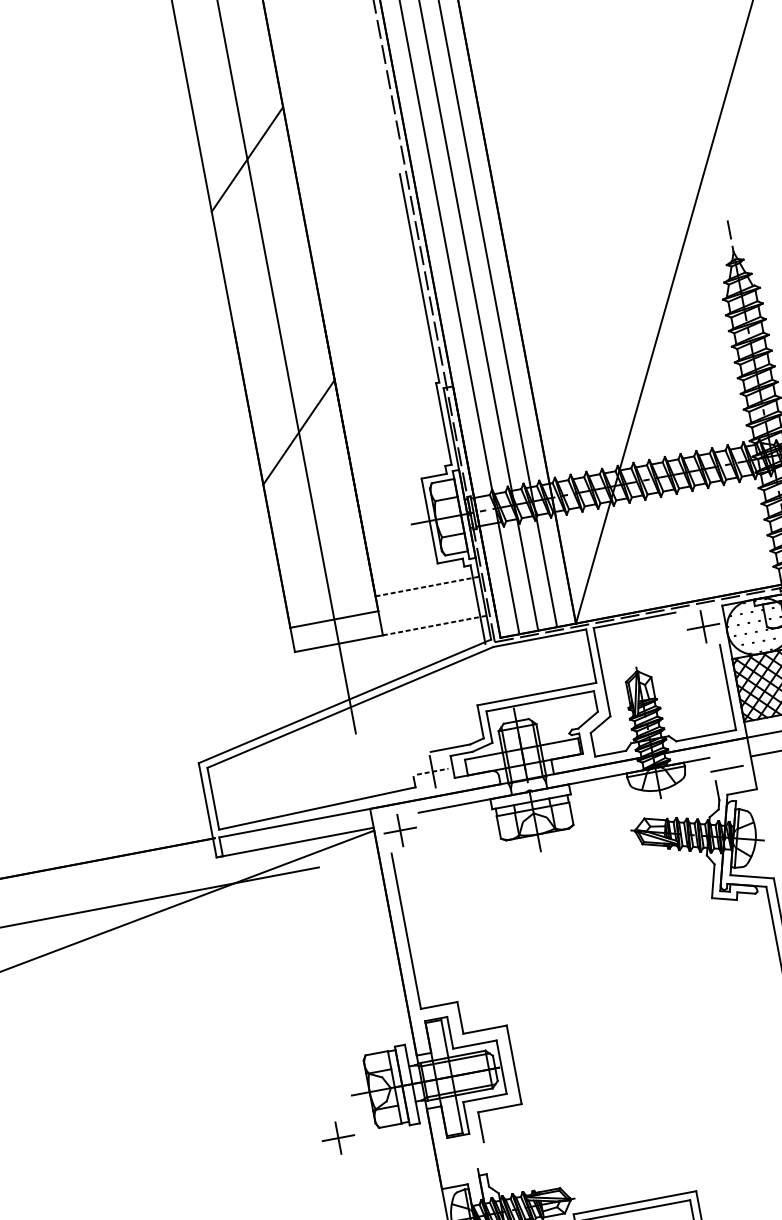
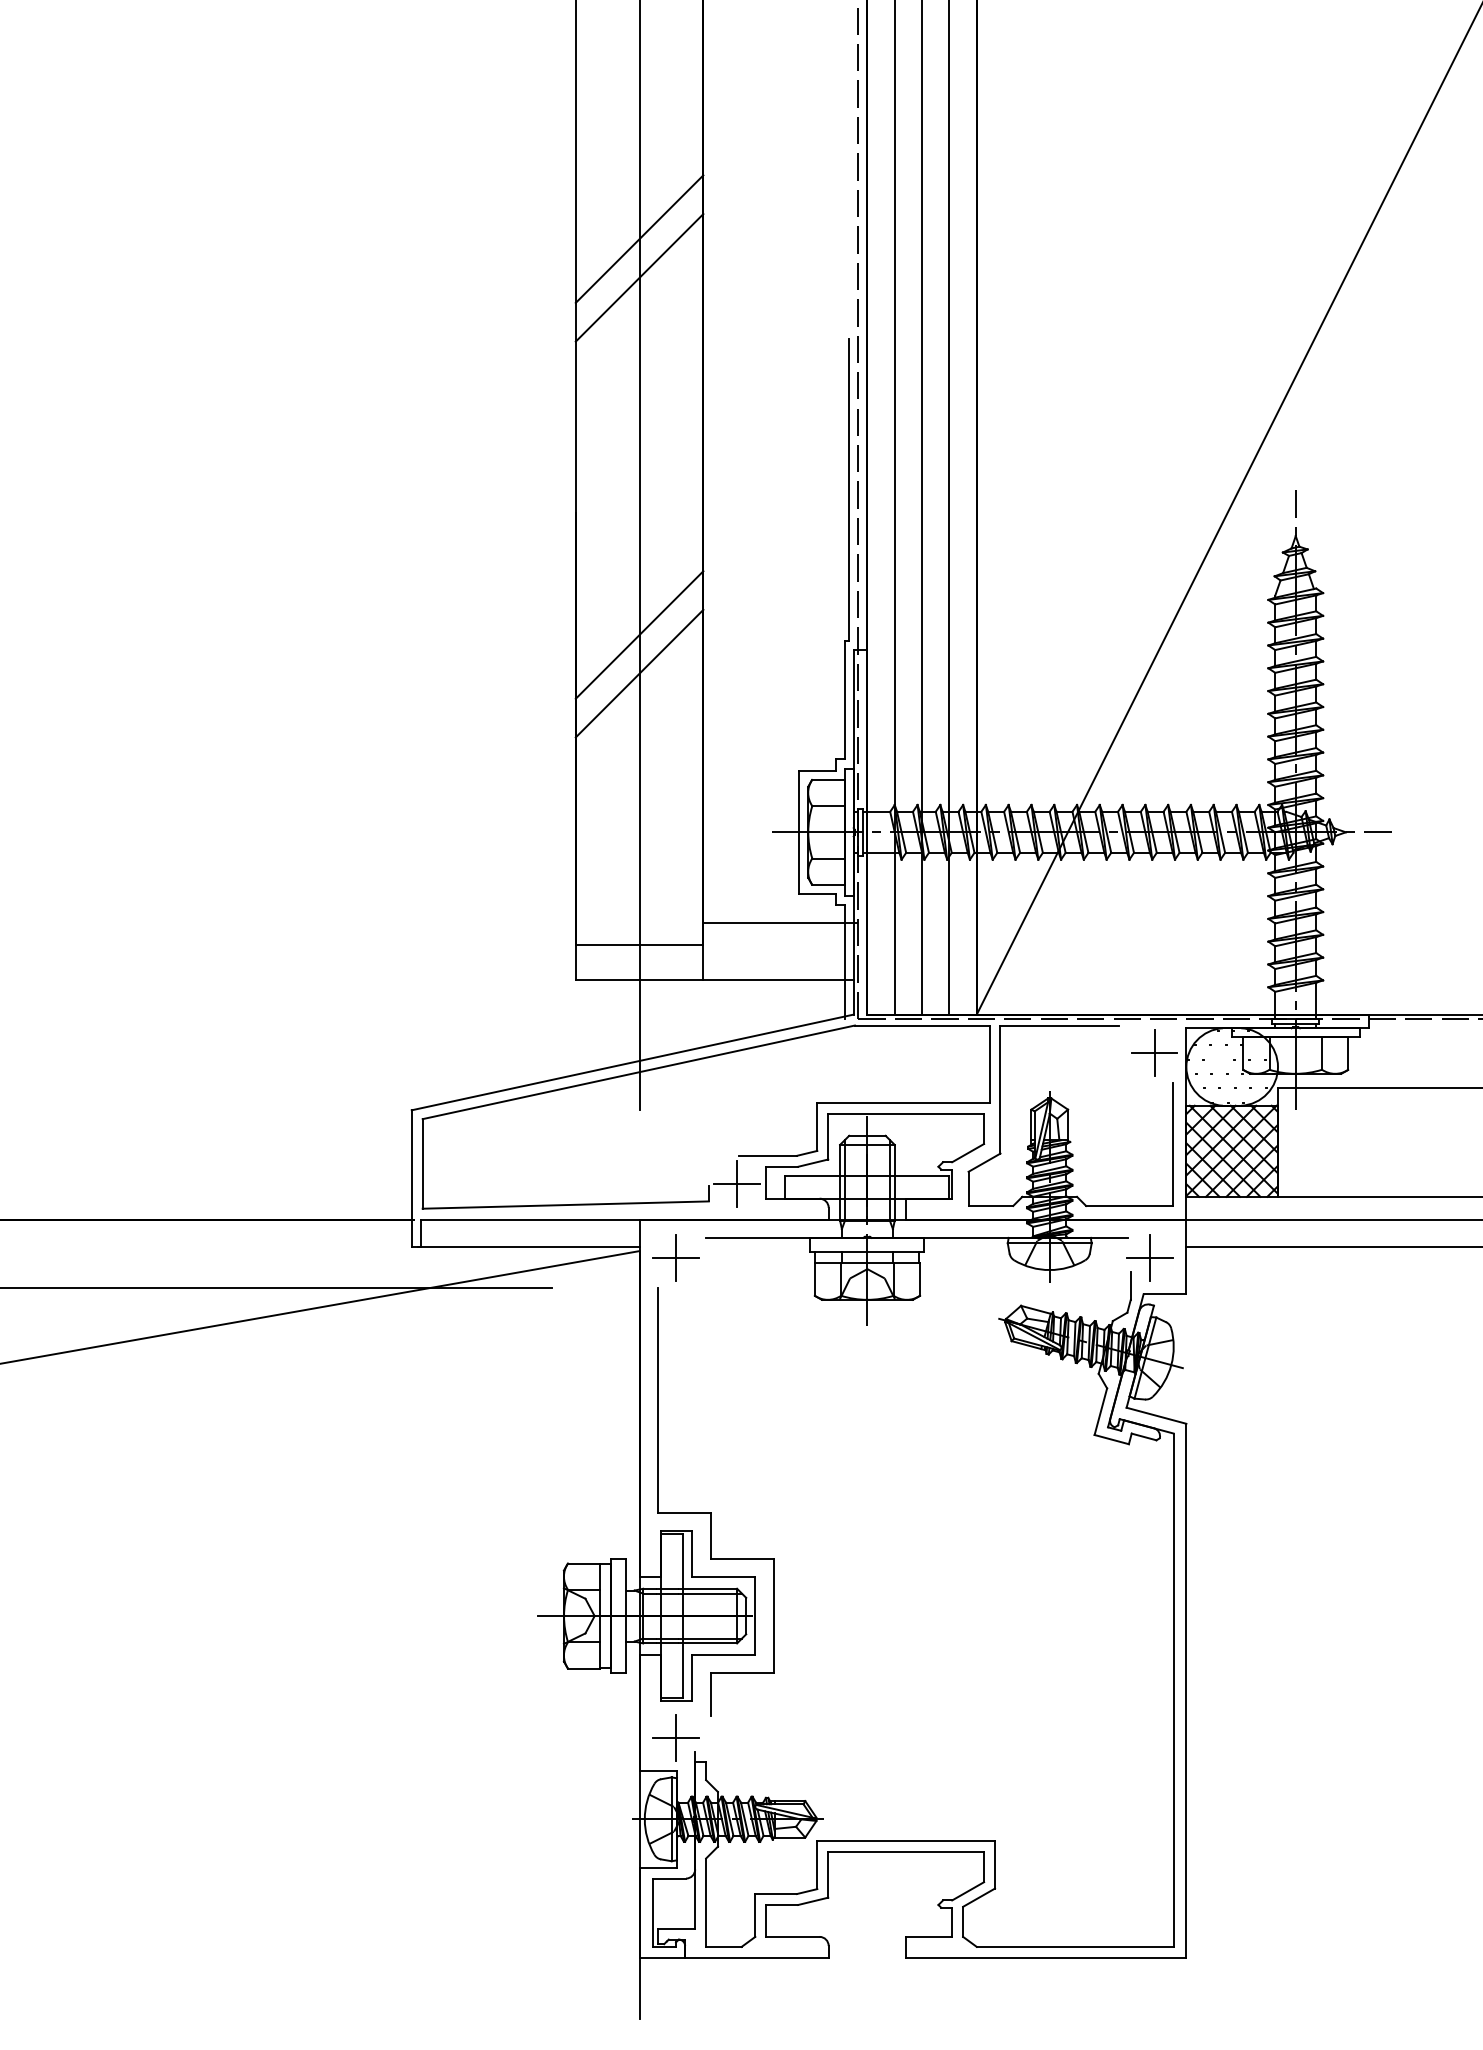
line: (242, 132) -> (639, 238), added
line: (293, 405) -> (639, 634), added
line: (428, 586) -> (779, 923), dashed -> solid
line: (435, 625) -> (779, 980), dashed -> solid
line: (726, 768) -> (1149, 1257), added
line: (433, 771) -> (737, 1184), dashed -> solid
part: (337, 1137) -> (675, 1737), moved

